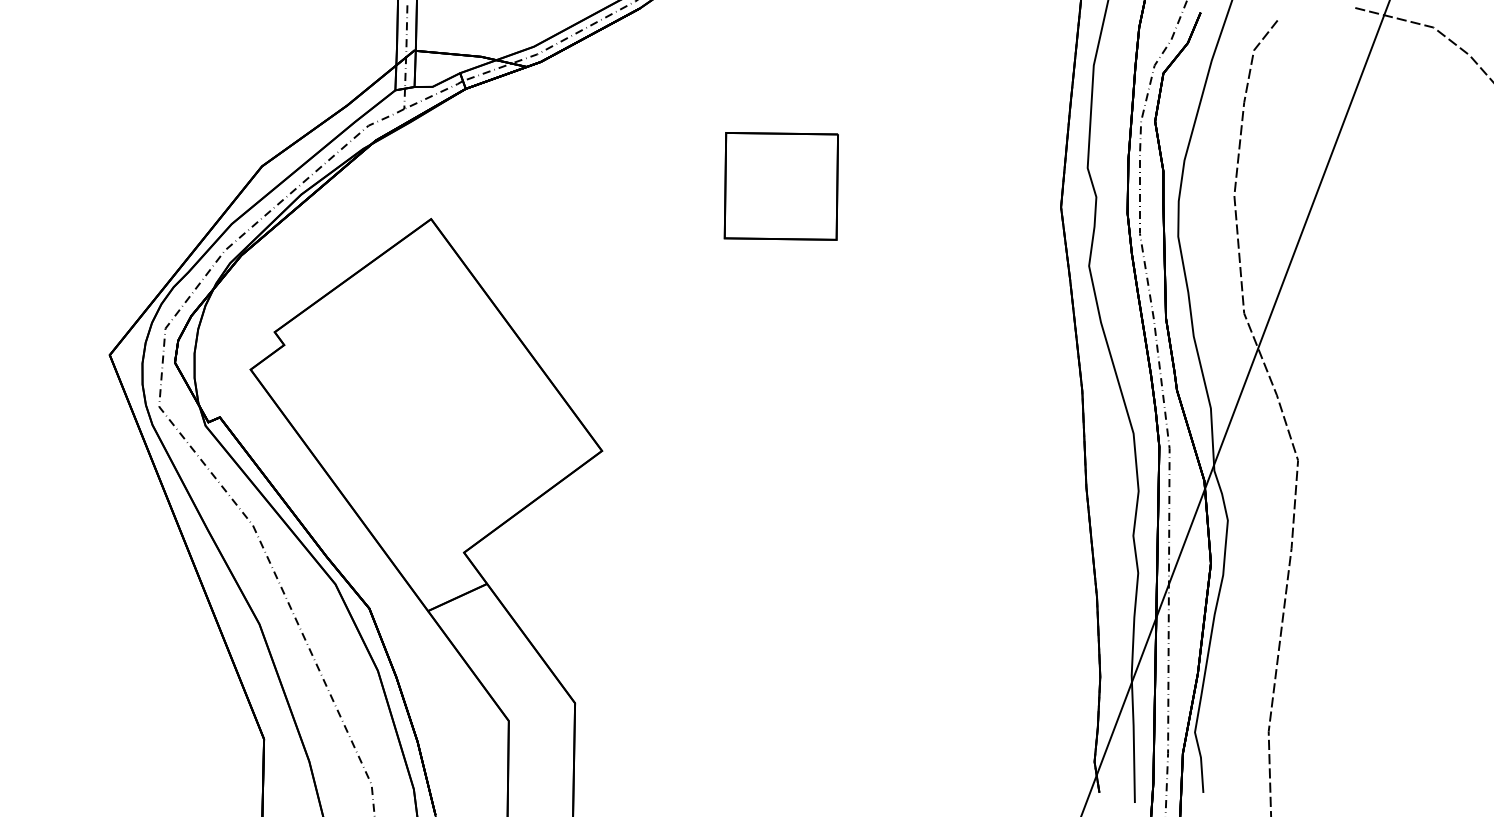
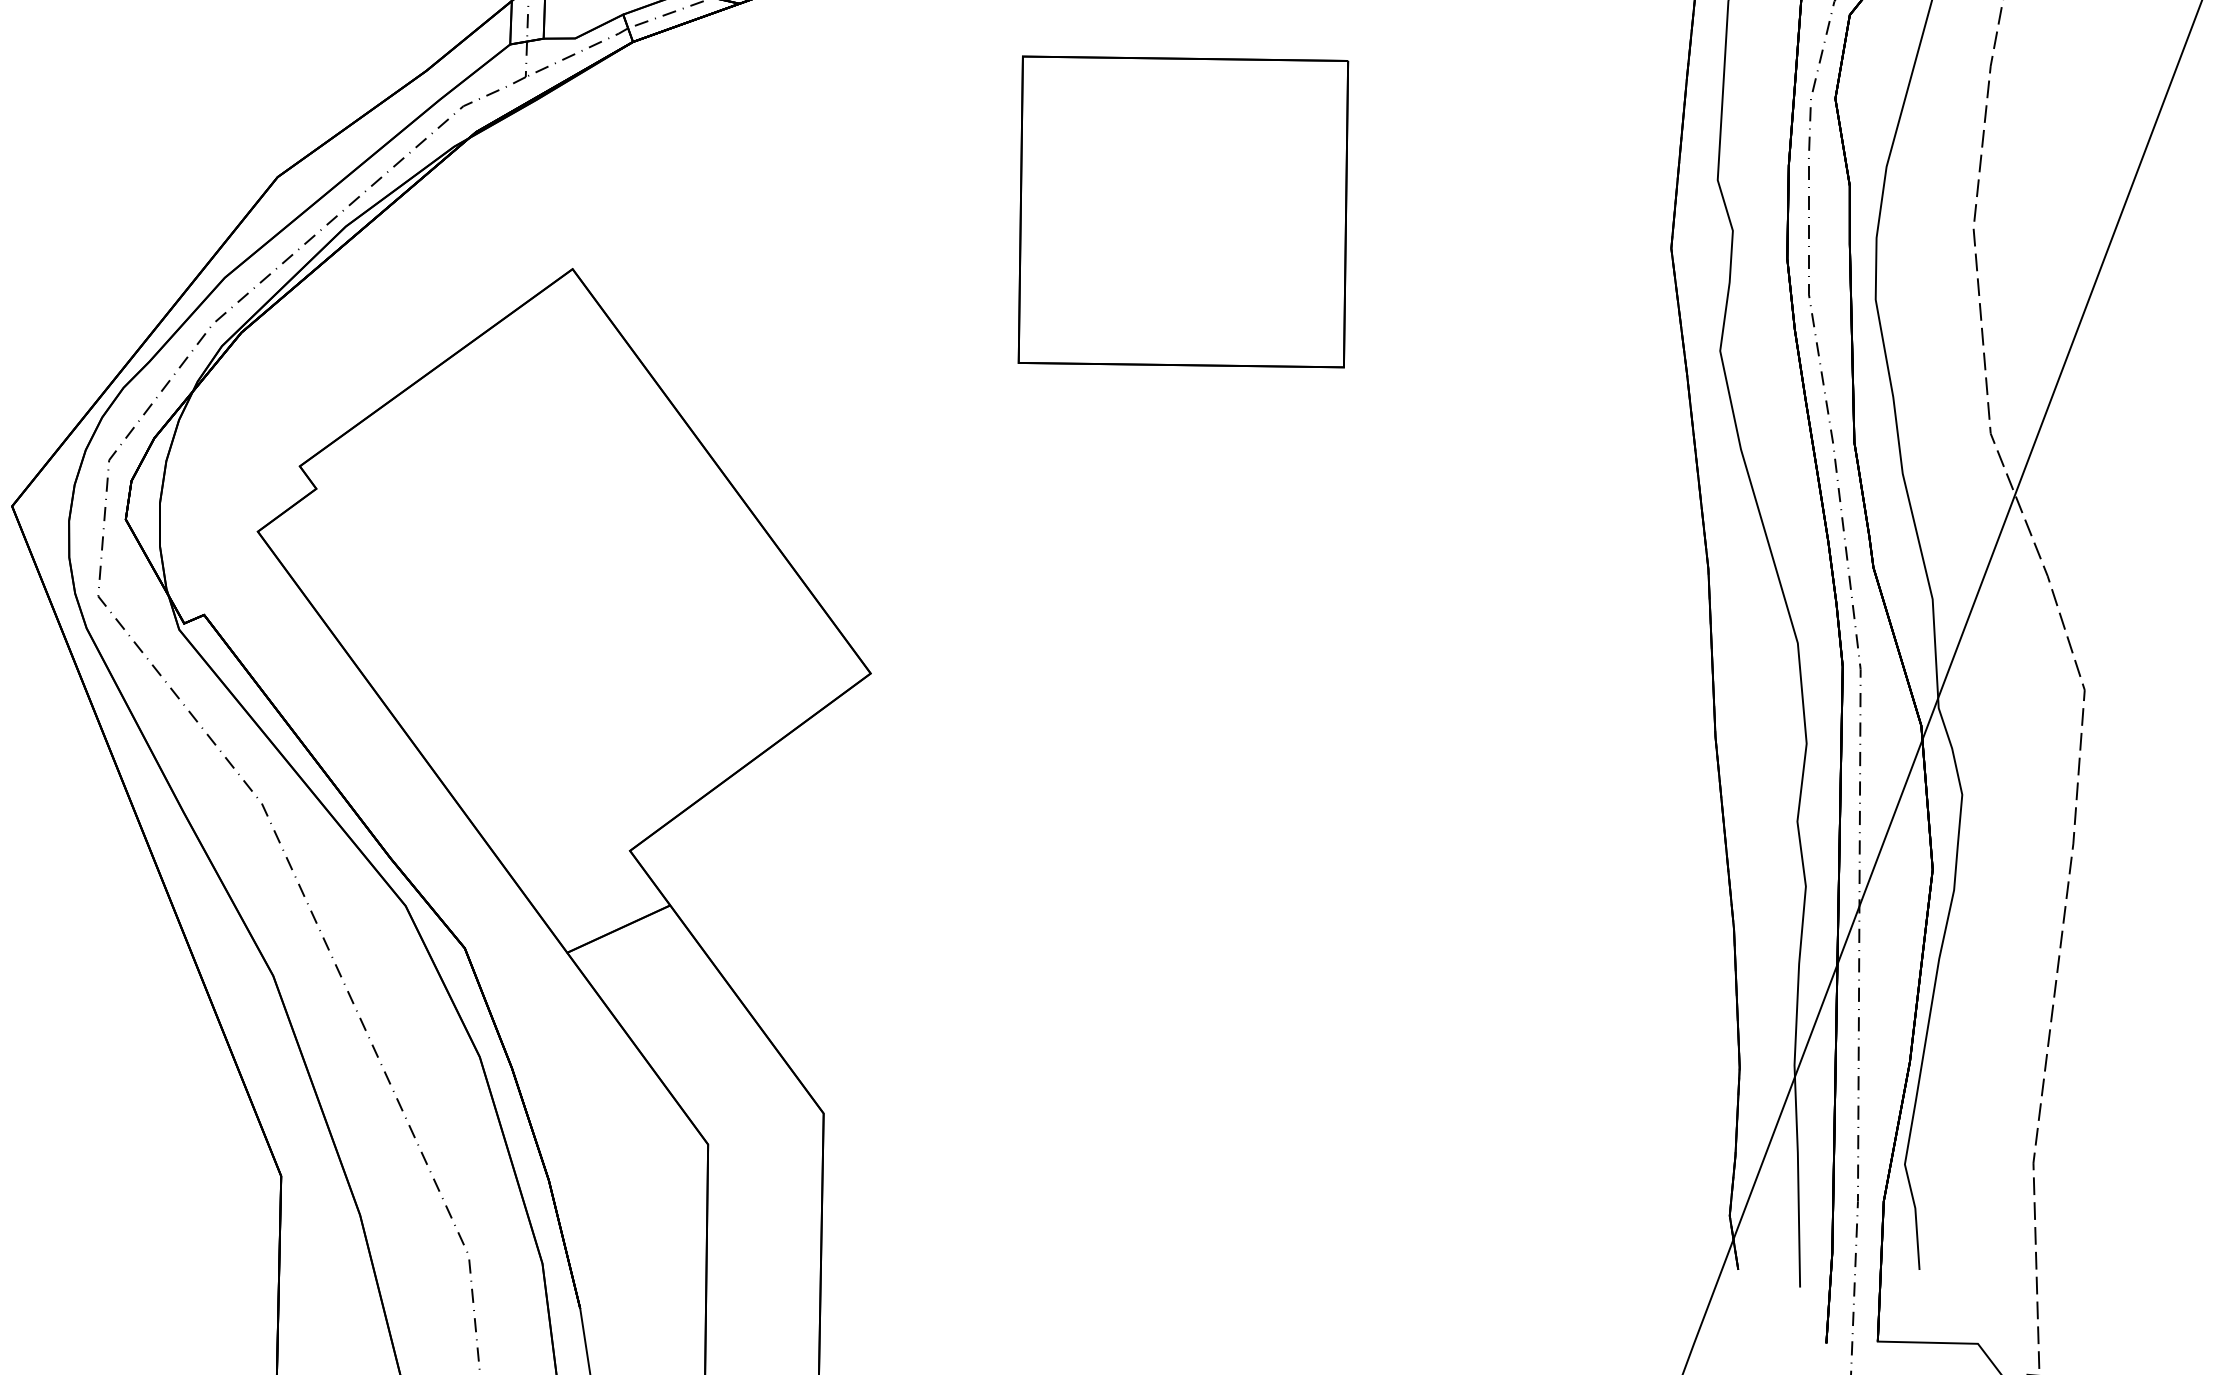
part: (781, 186) -> (1183, 212), size x1.67

